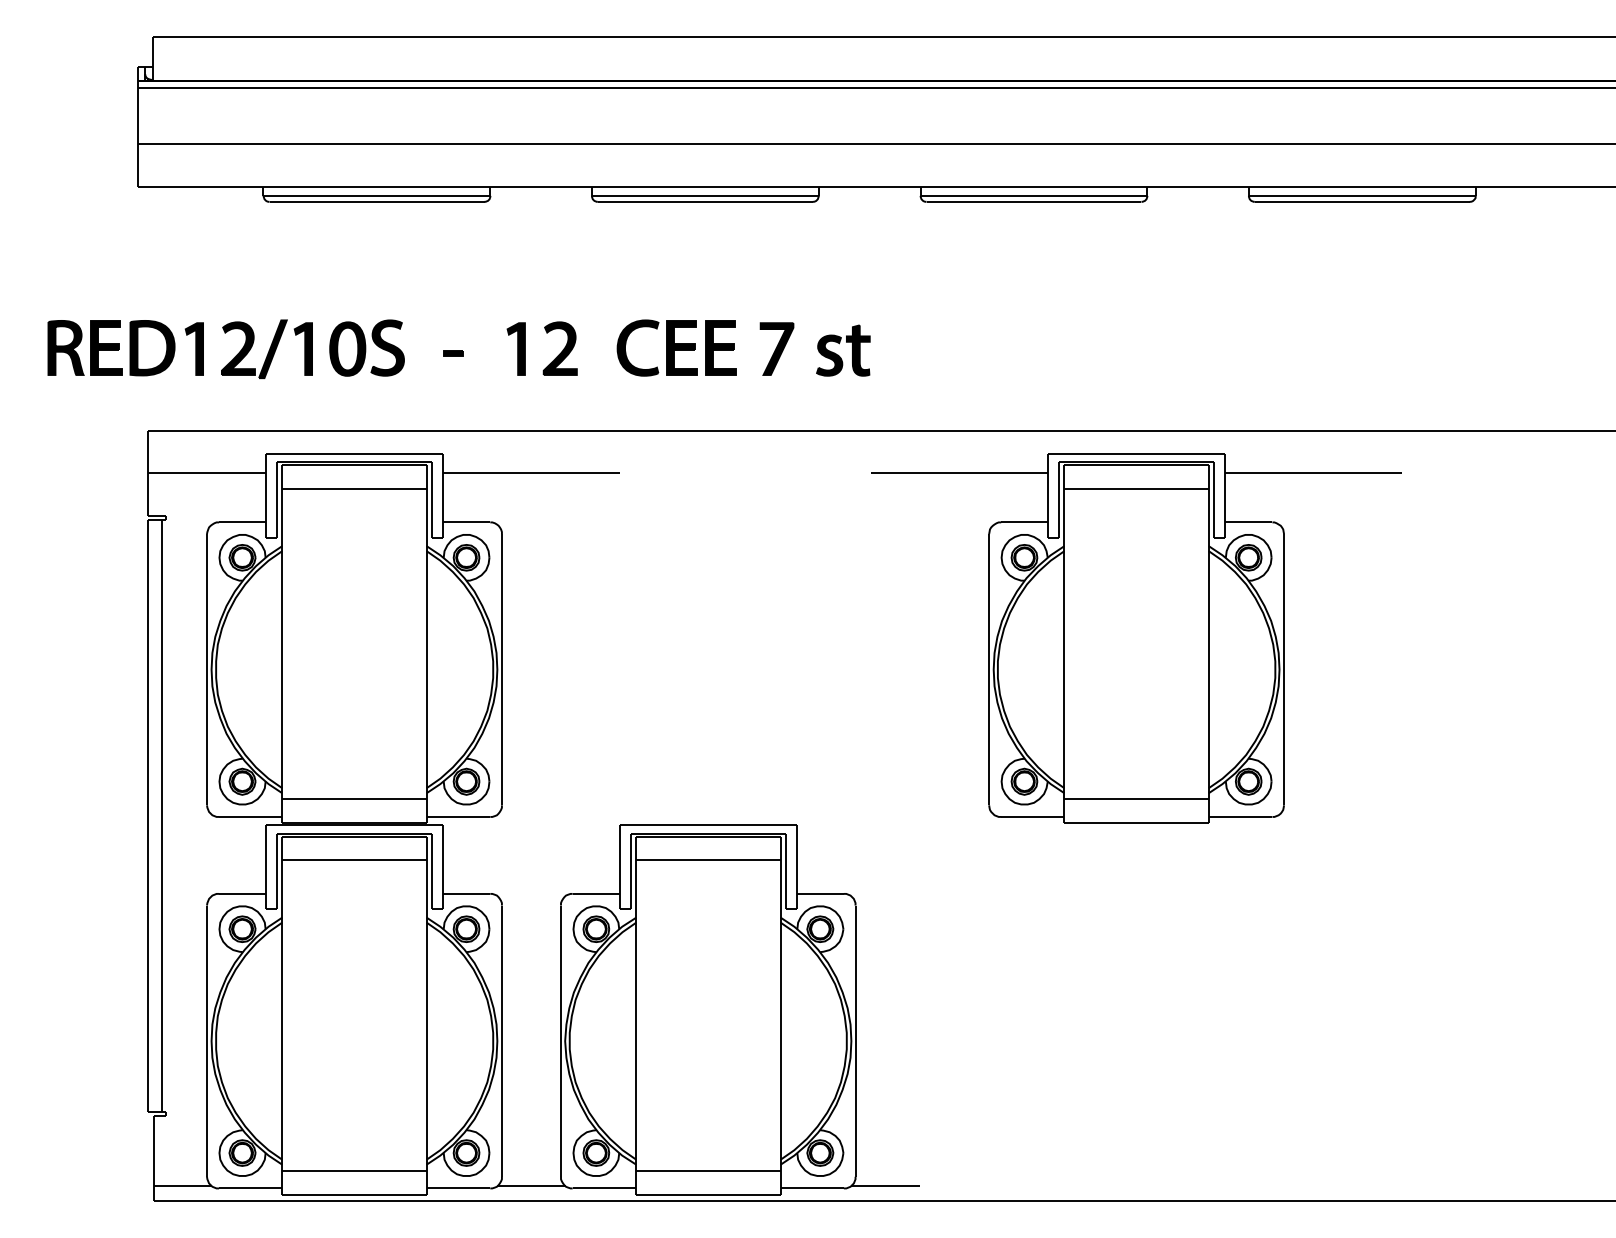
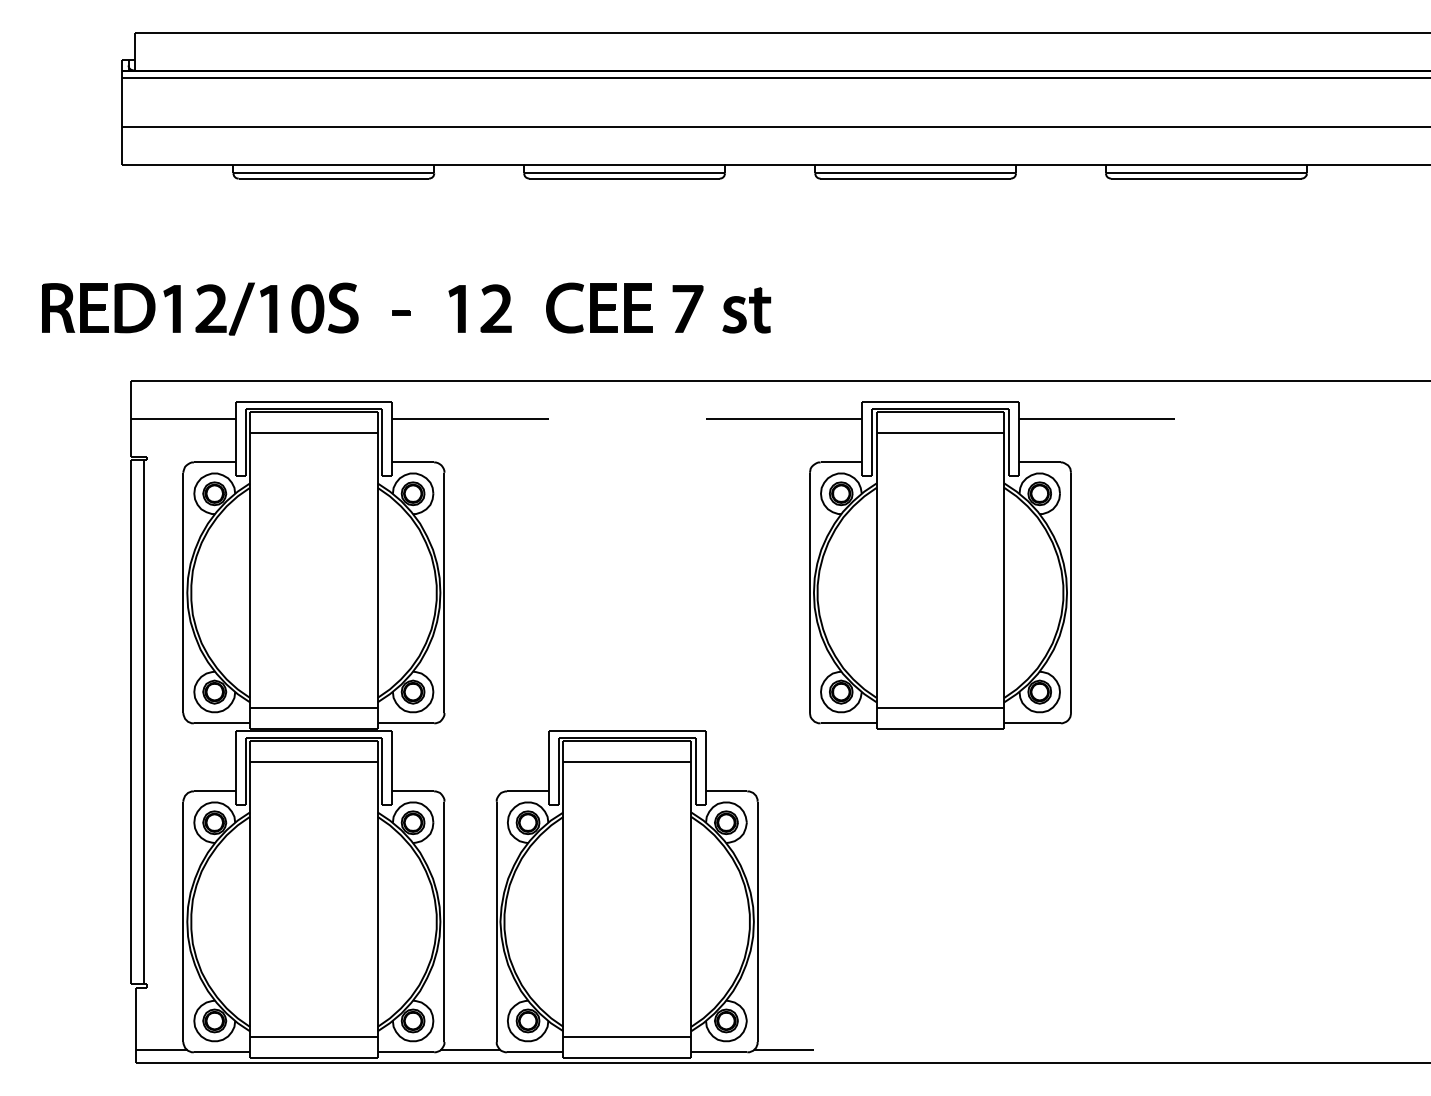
part: (1136, 638) -> (940, 565), moved

